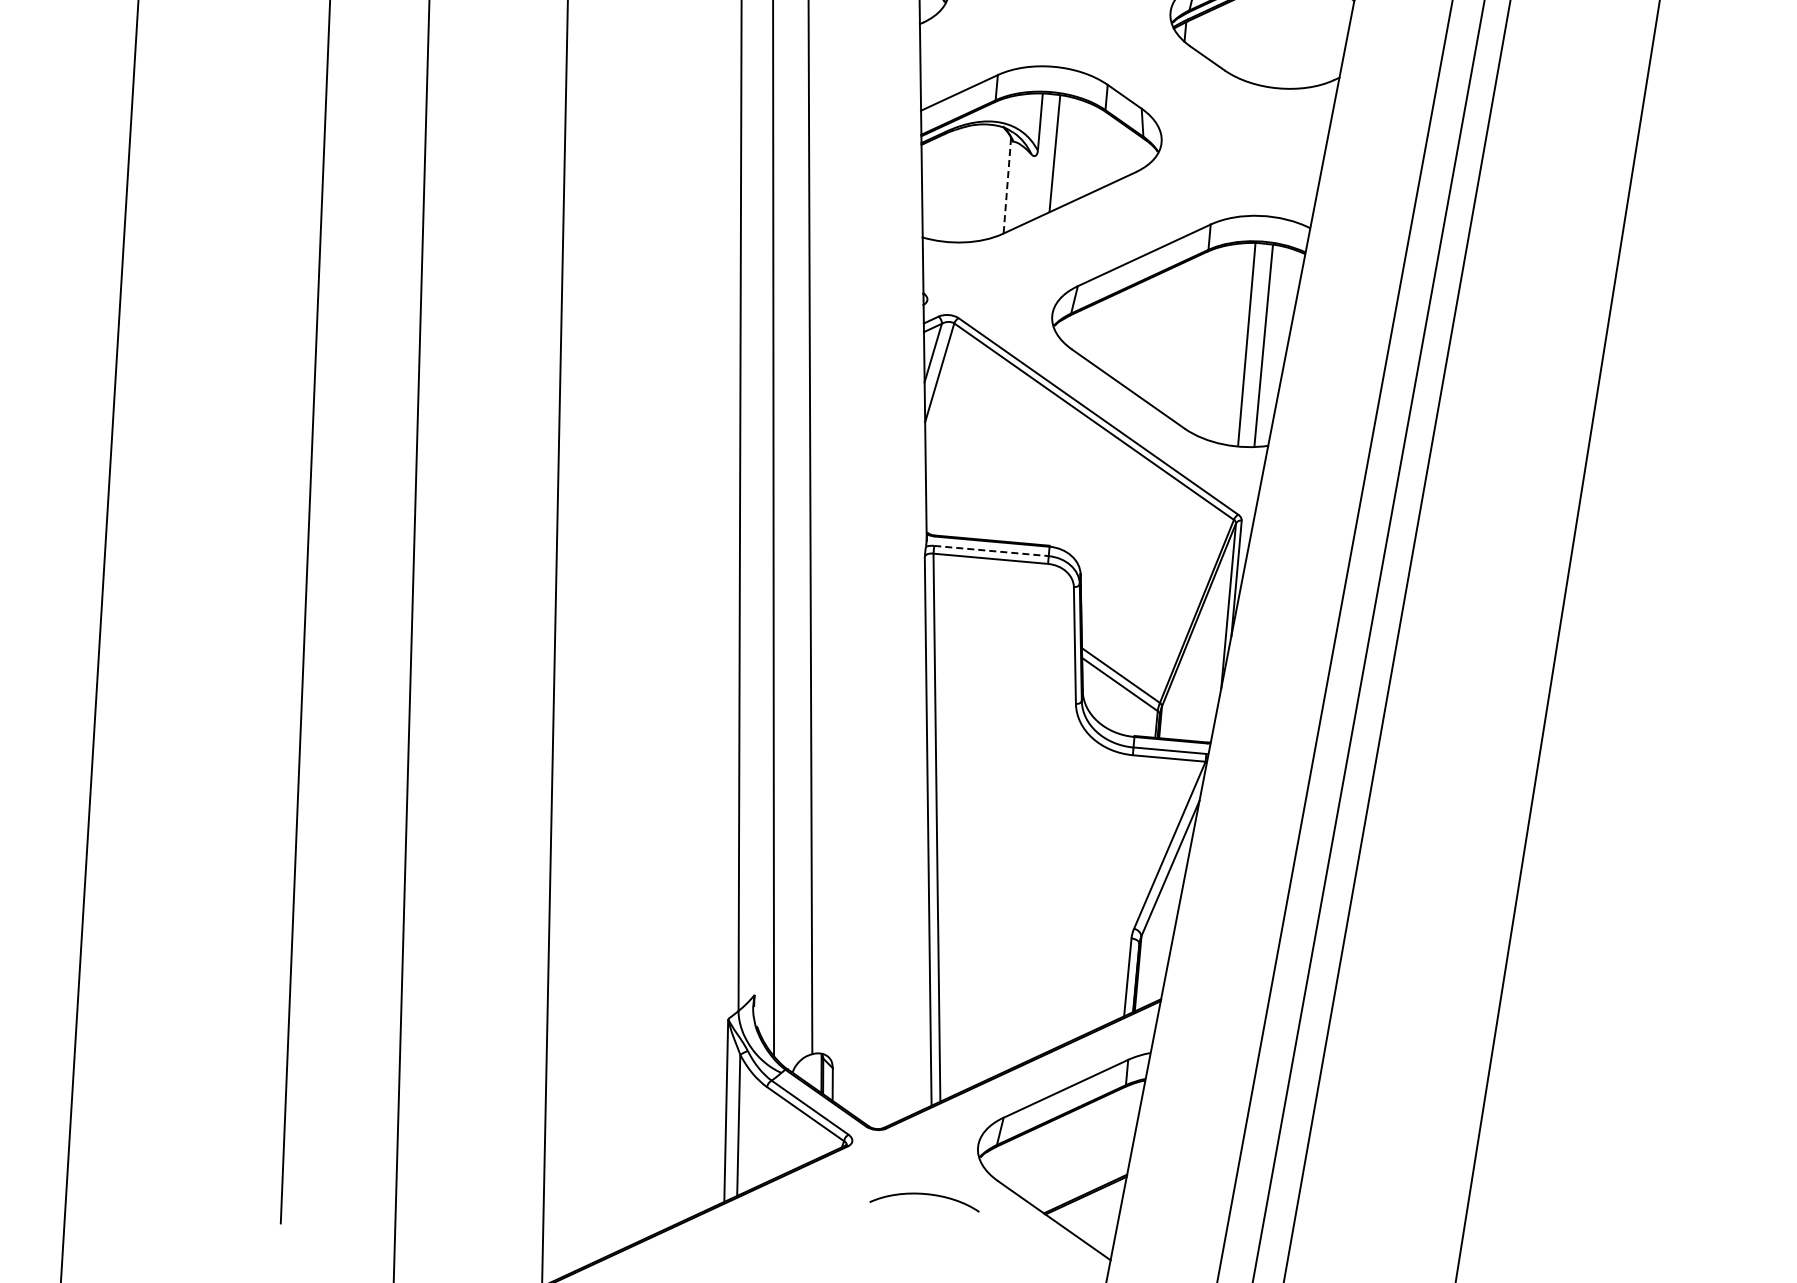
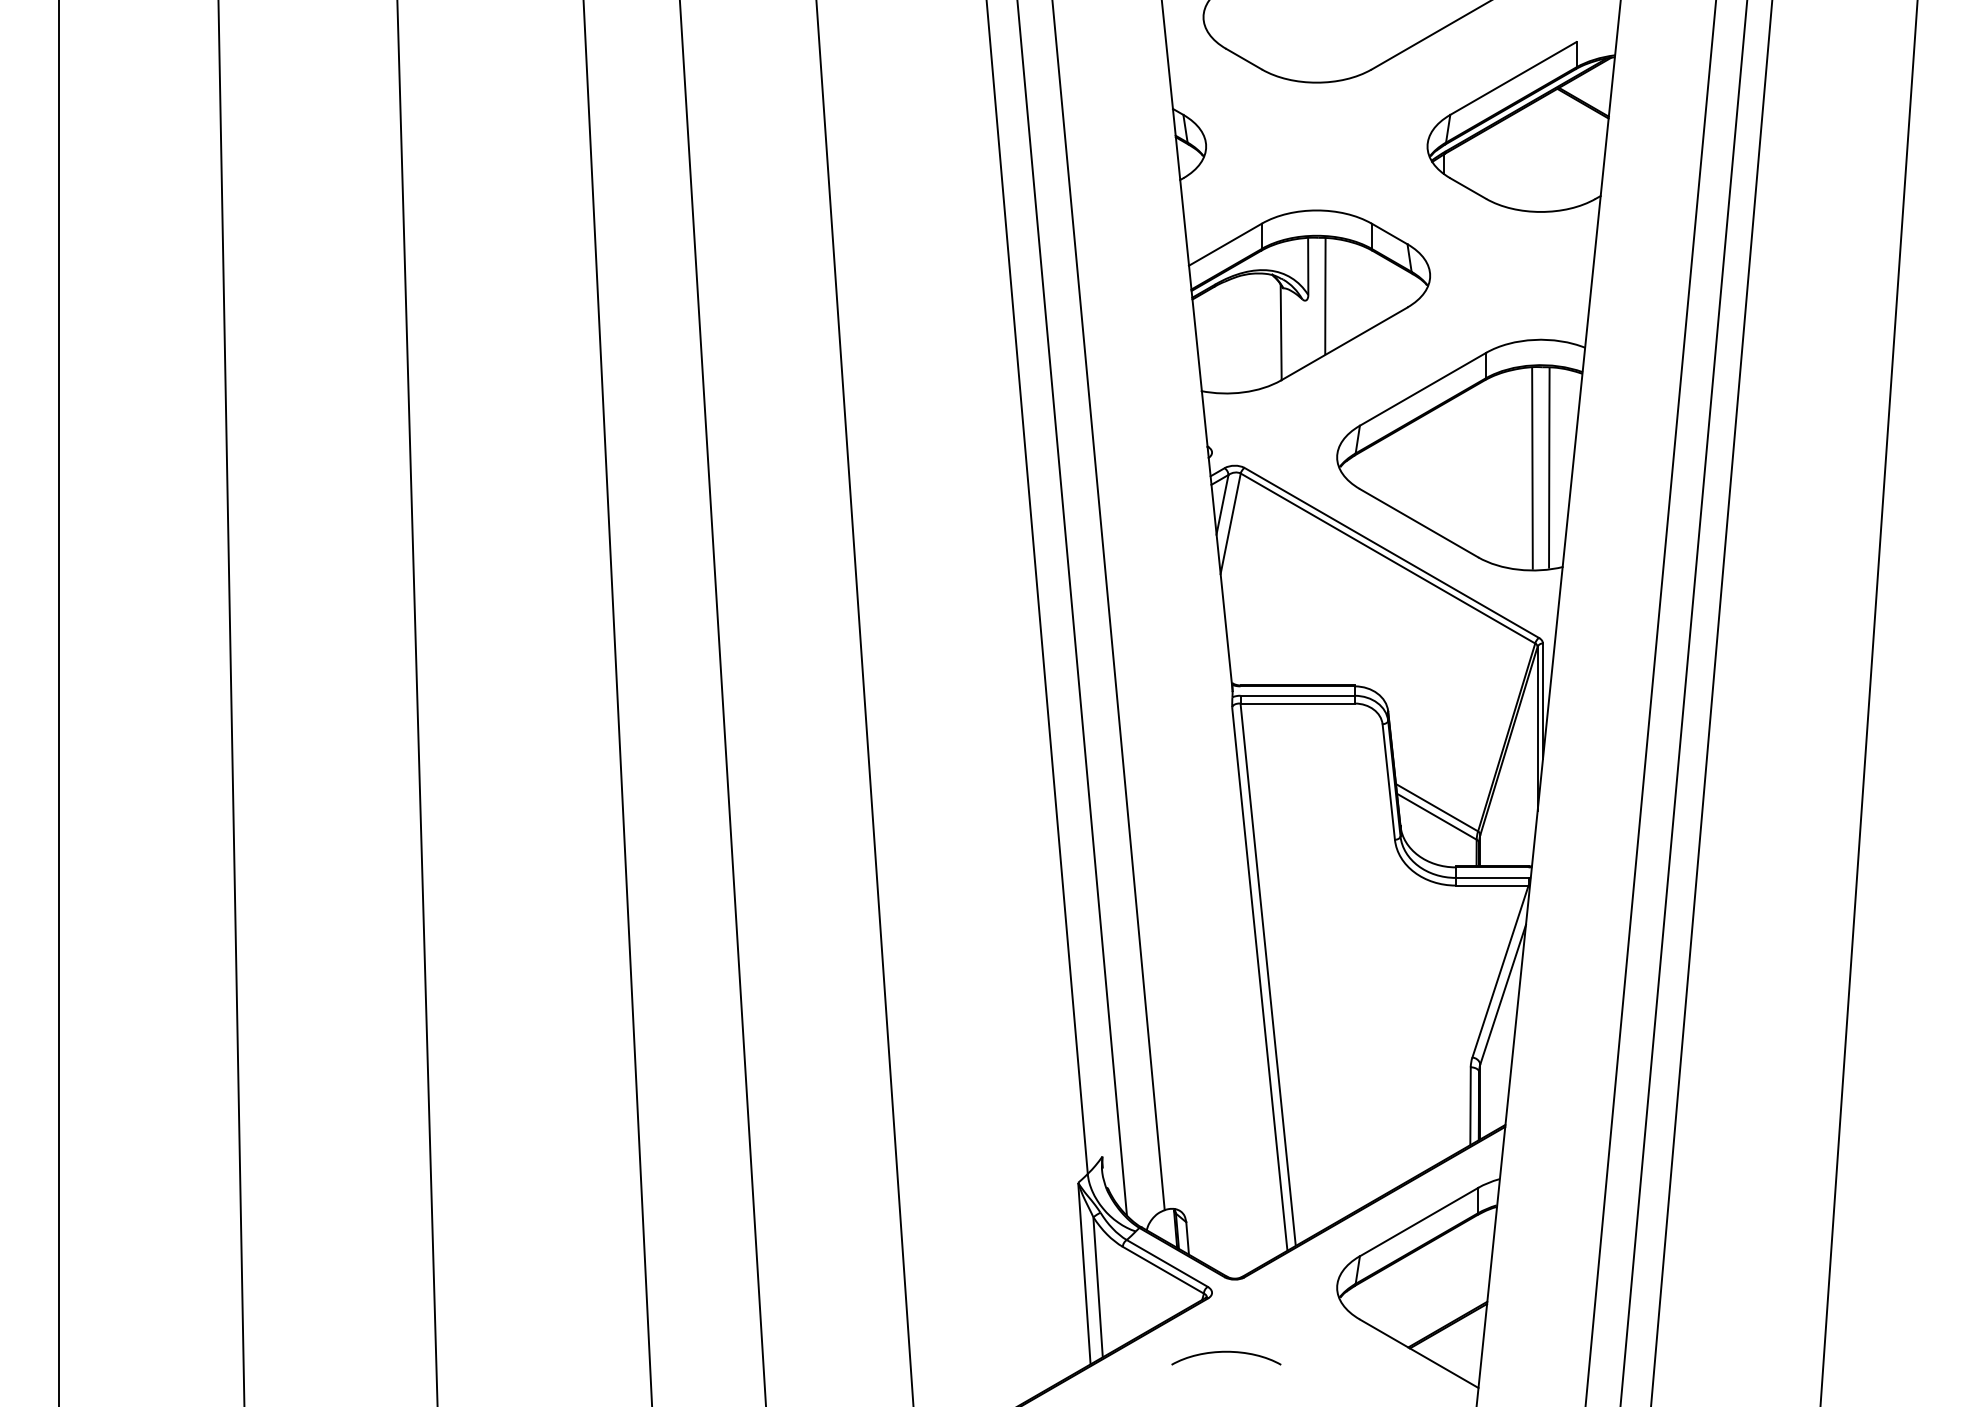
line: (1007, 185) -> (1281, 332), dashed -> solid
line: (992, 550) -> (1298, 695), dashed -> solid
curve: (925, 1194) -> (1226, 1352), moved

